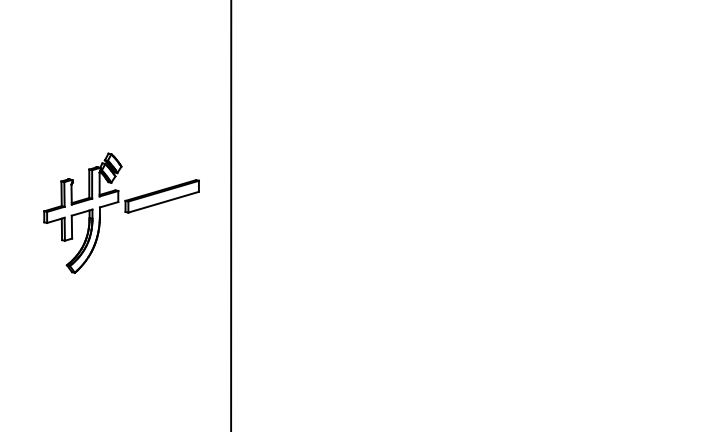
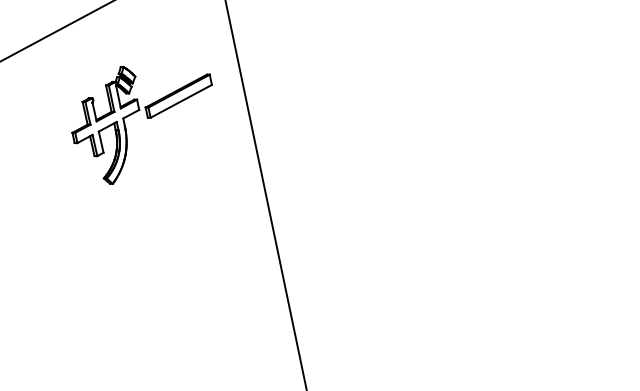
part: (121, 212) -> (144, 119), moved

